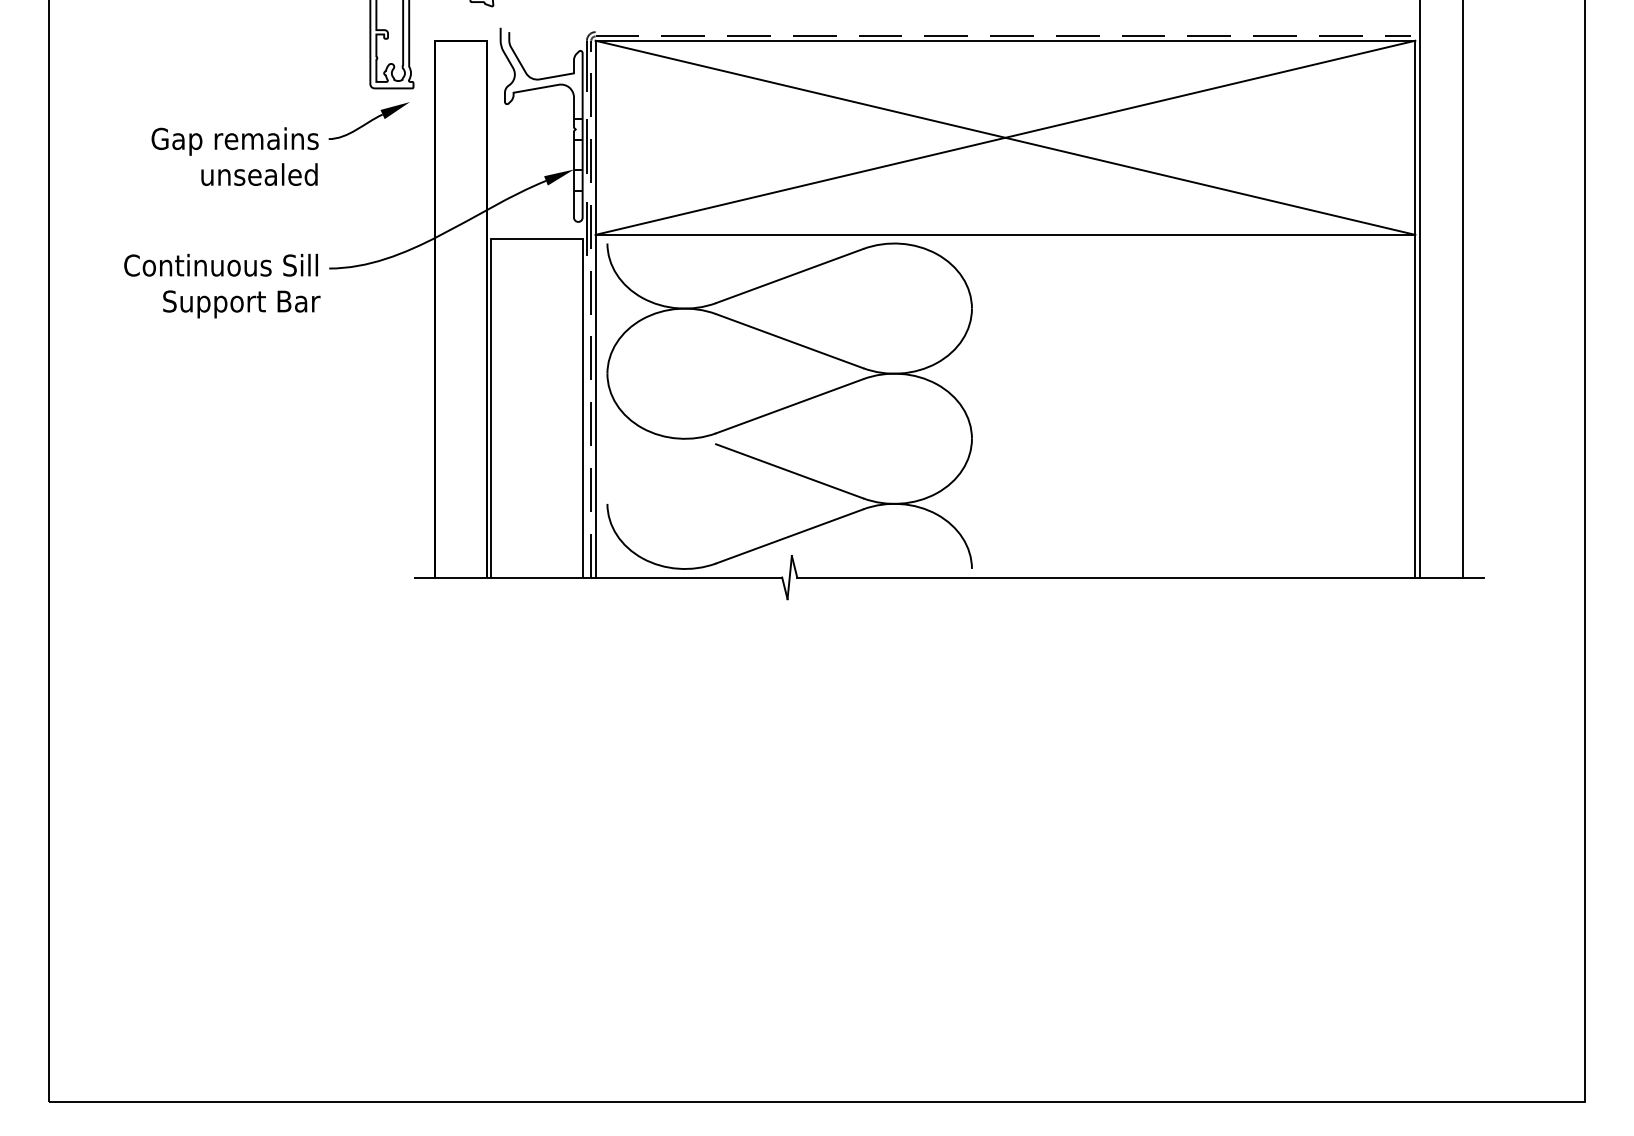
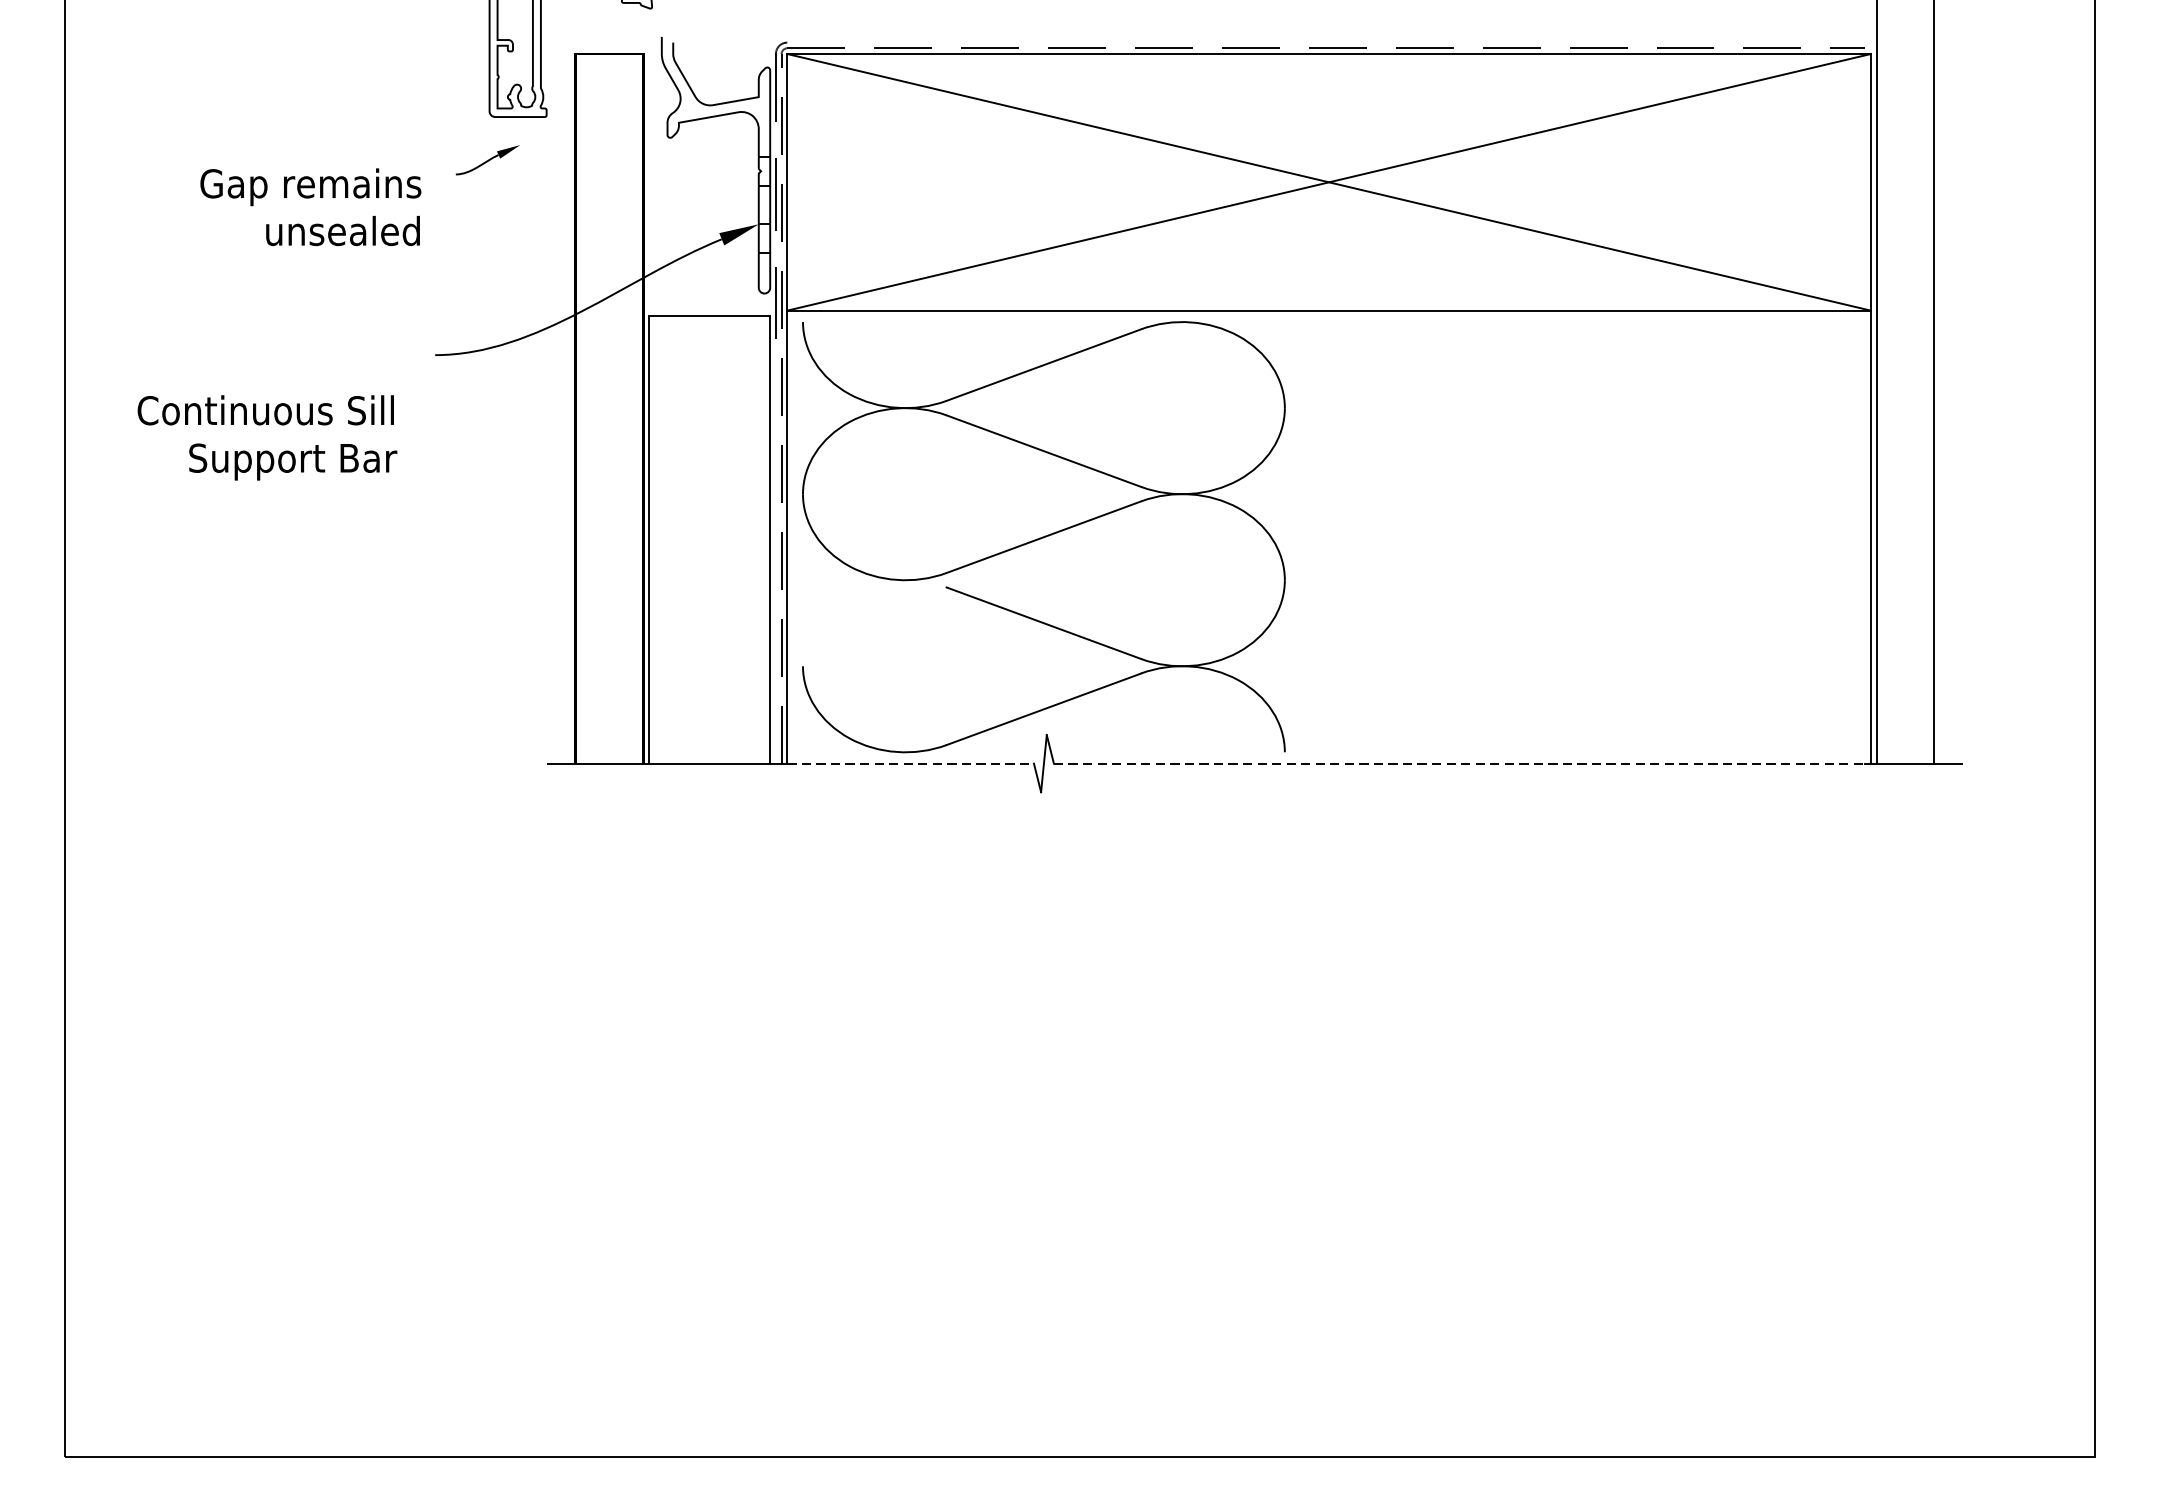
part: (368, 120) -> (487, 159), size x0.6
text: (222, 285) -> (267, 437), moved
line: (689, 577) -> (911, 763), solid -> dashed
line: (1106, 577) -> (1462, 763), solid -> dashed

